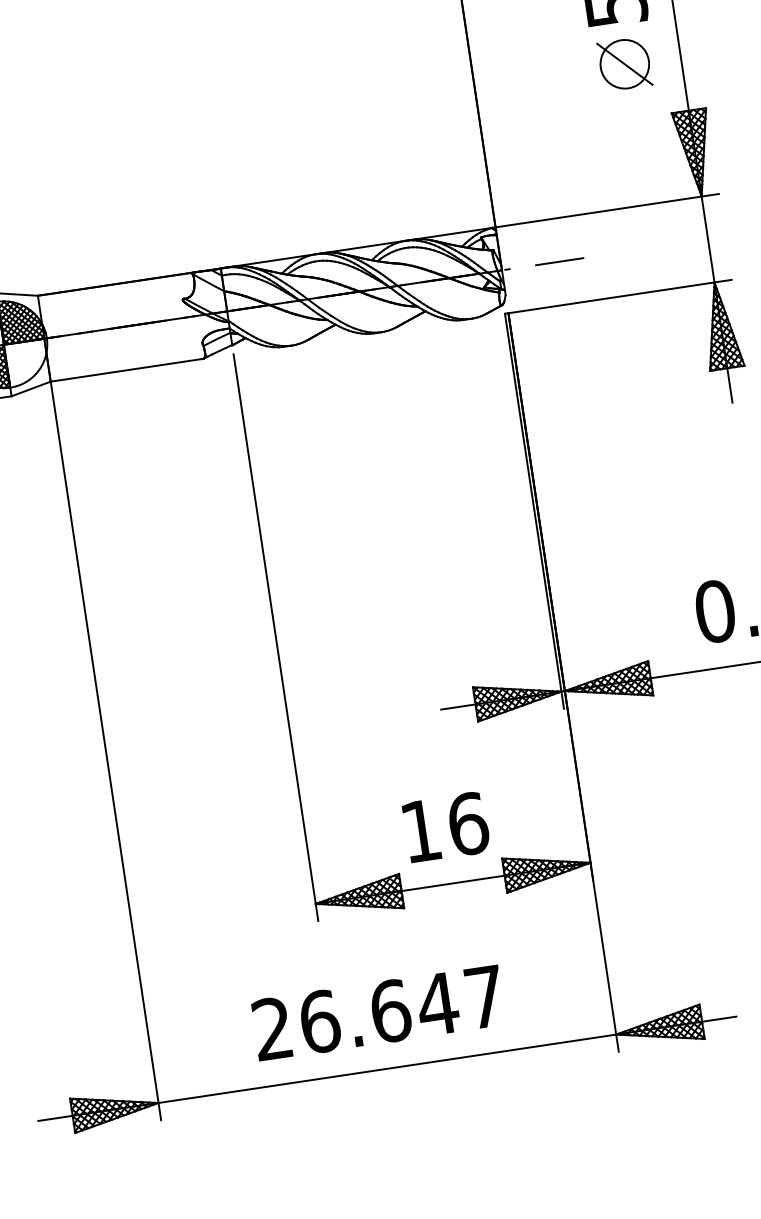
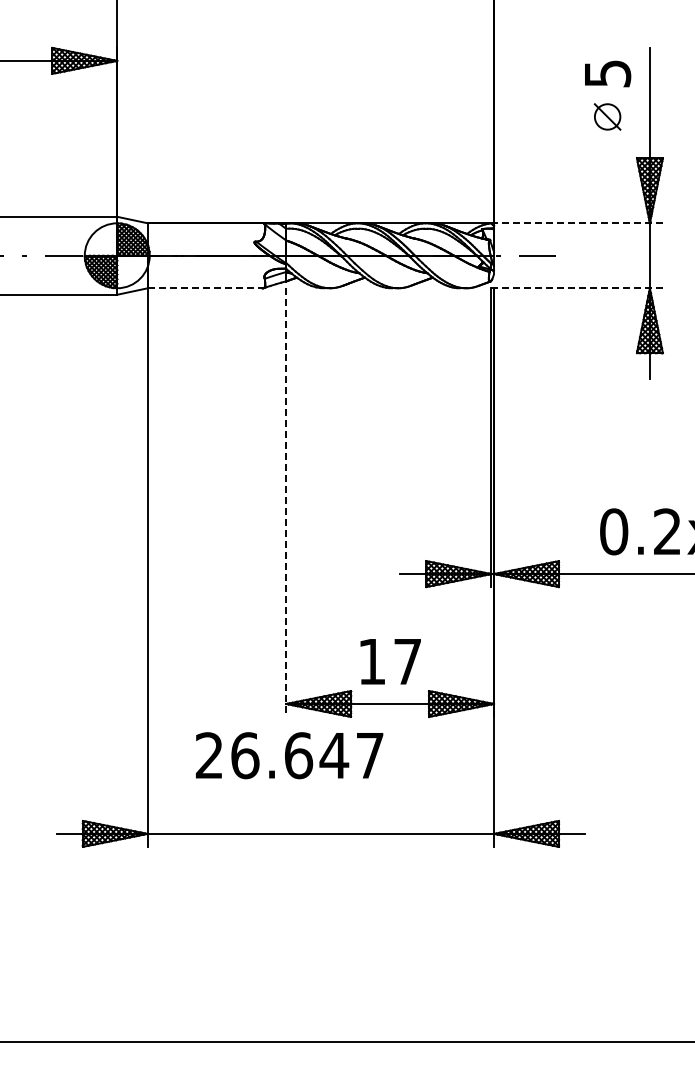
part: (624, 63) -> (607, 116), size x0.7
line: (605, 211) -> (577, 223), solid -> dashed
line: (618, 297) -> (577, 288), solid -> dashed
line: (127, 370) -> (205, 288), solid -> dashed
line: (276, 638) -> (286, 503), solid -> dashed
text: (469, 823) -> (408, 661), 16 -> 17
text: (378, 1012) -> (289, 755), moved

